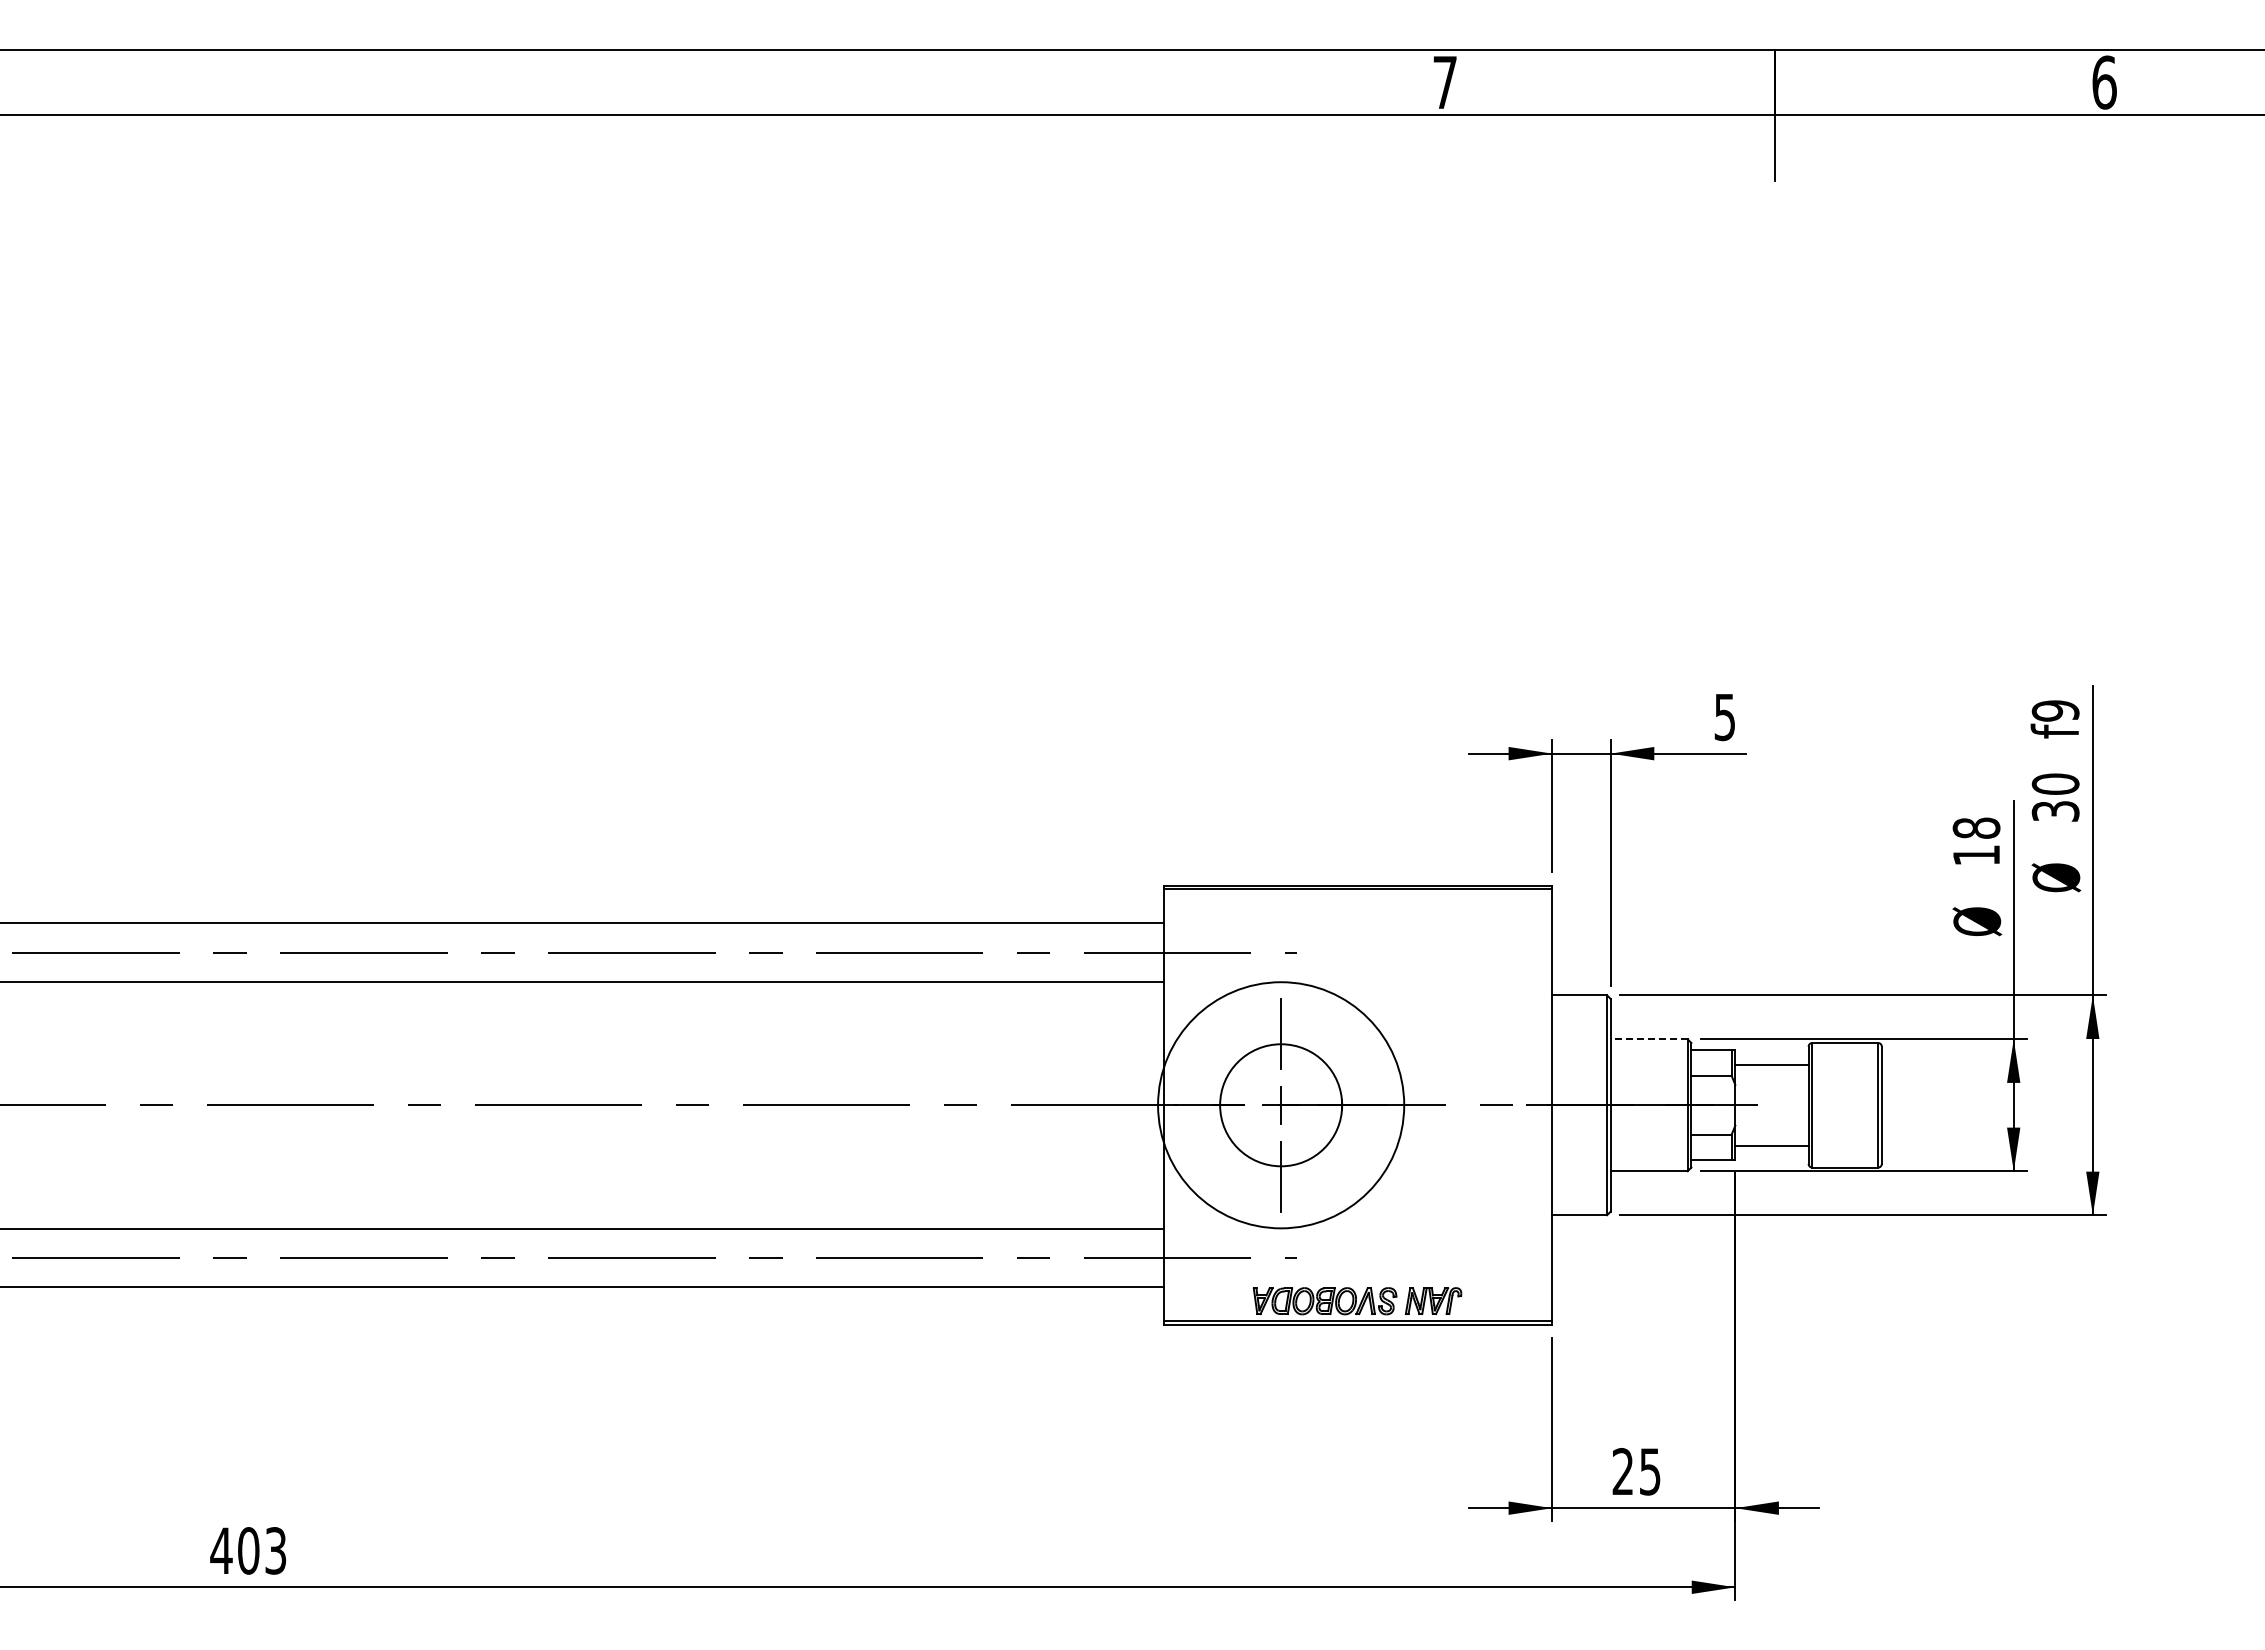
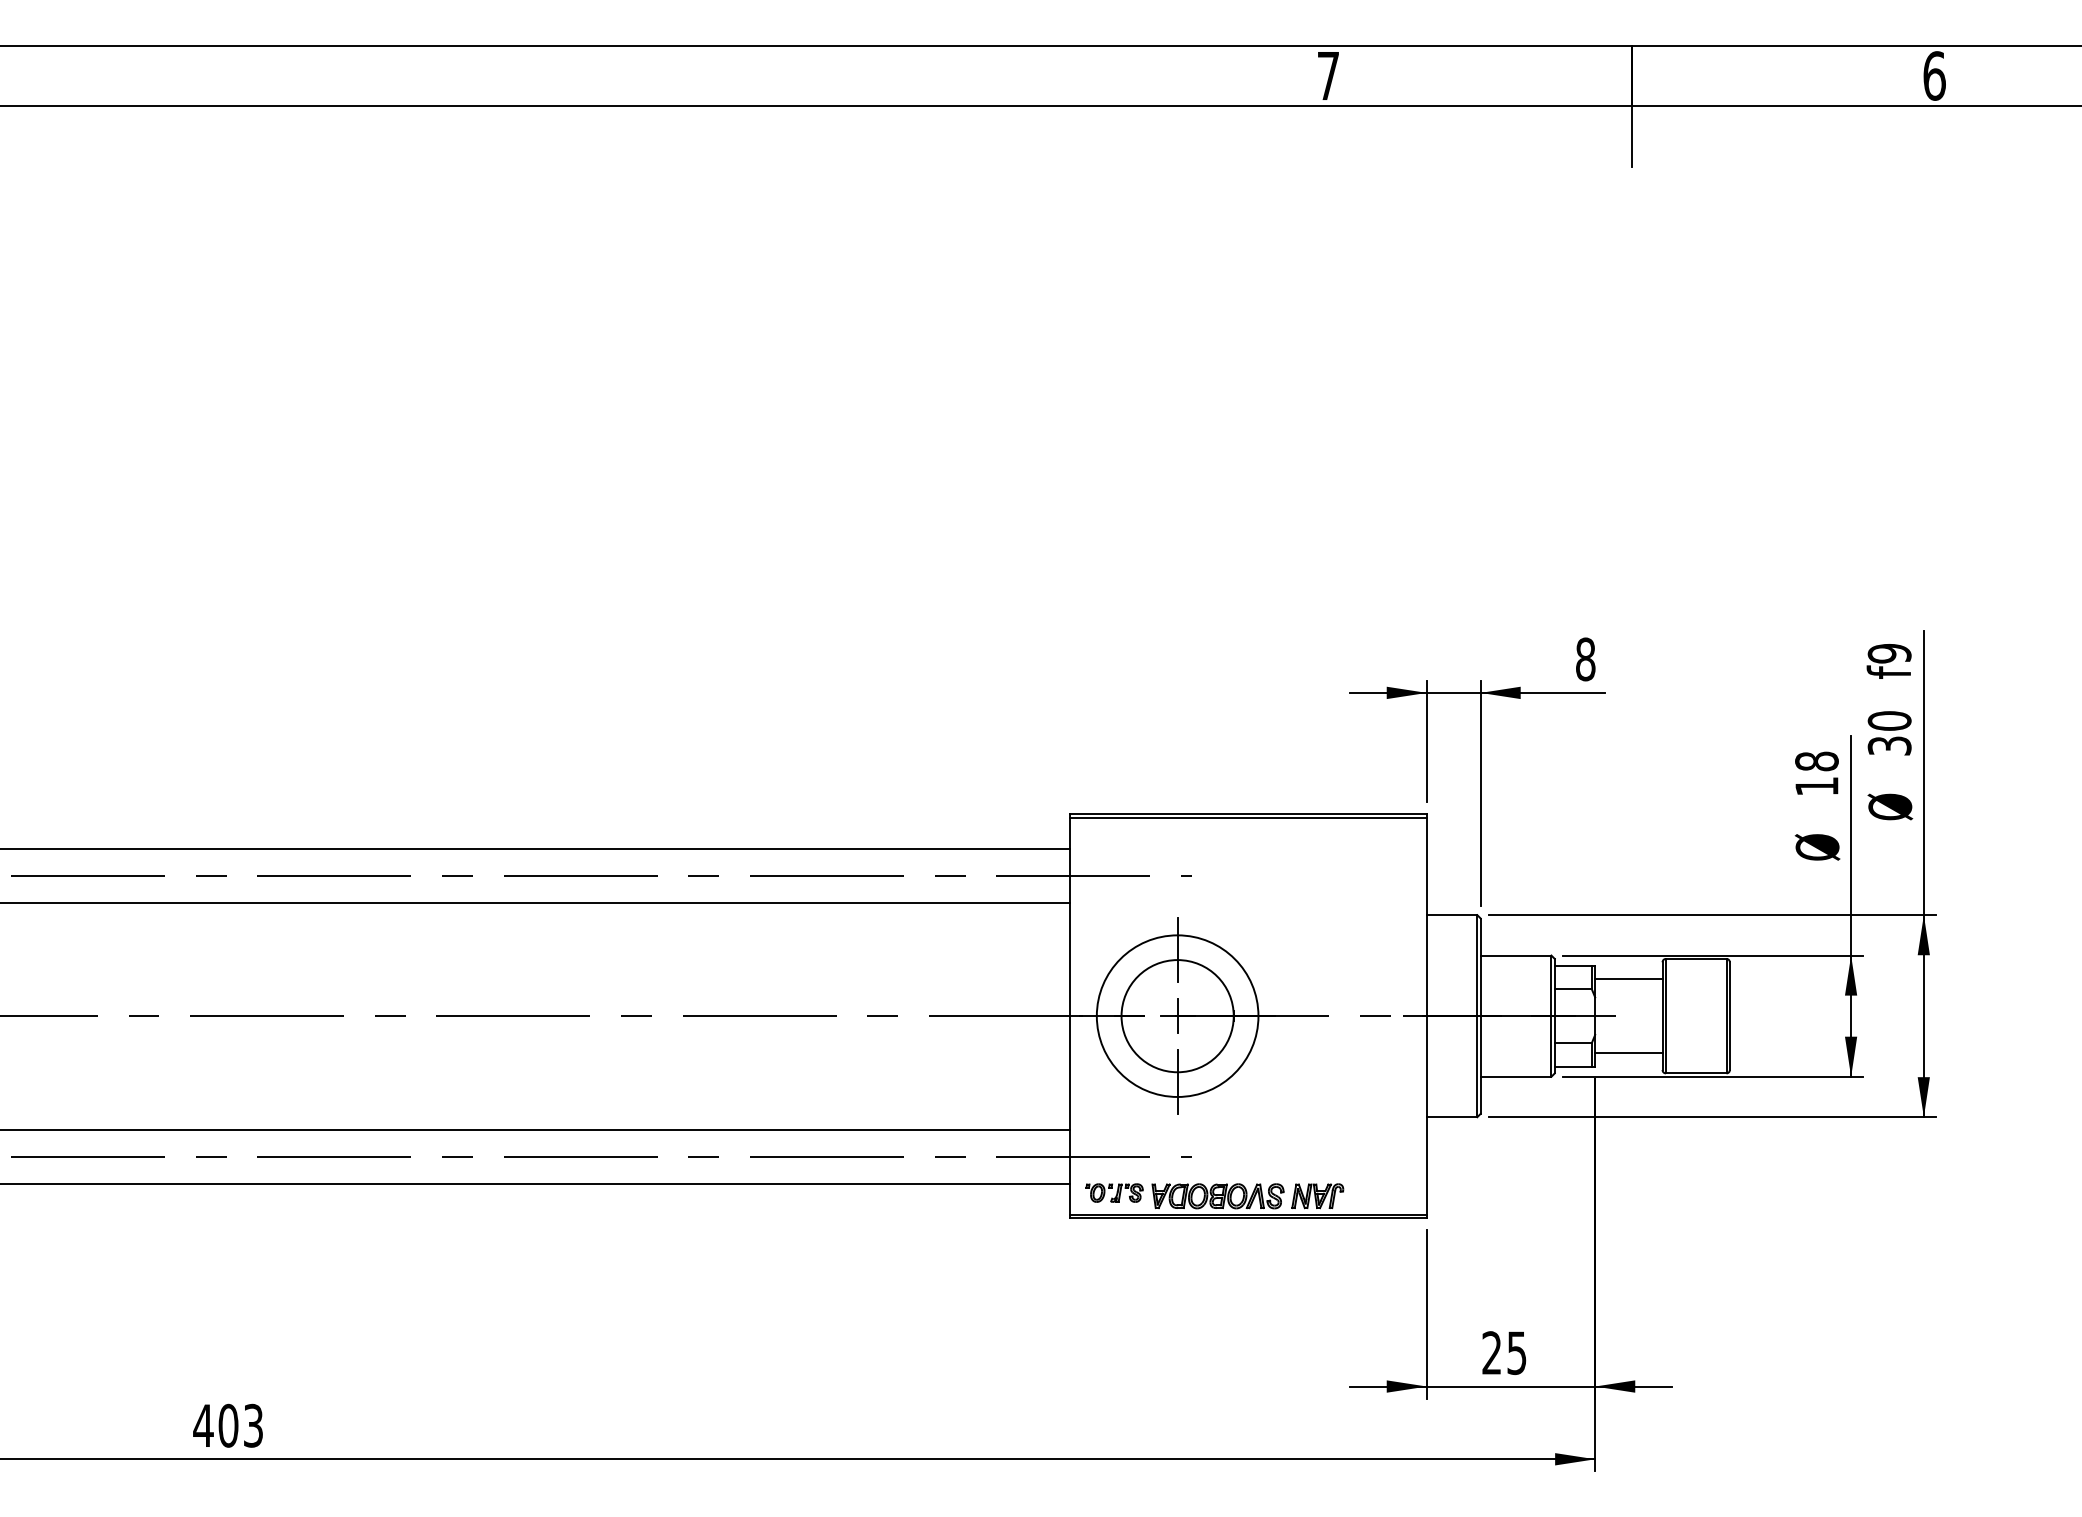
text: (1724, 717) -> (1585, 659), 5 -> 8
line: (1648, 1039) -> (1515, 955), dashed -> solid
circle: (1281, 1105) -> (1177, 1016), size x0.71
part: (1212, 1297) -> (1114, 1192), added

